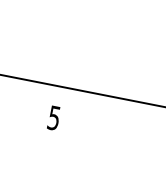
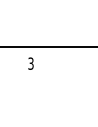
text: (53, 117) -> (30, 63), 5 -> 3

